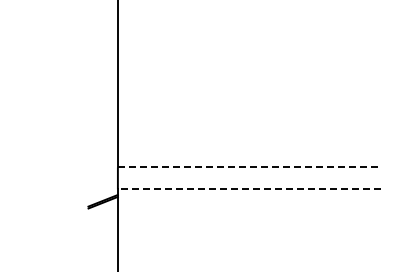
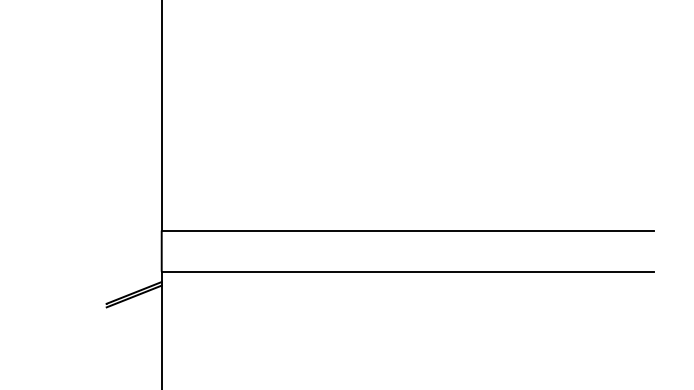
line: (249, 167) -> (408, 230), dashed -> solid
line: (248, 189) -> (406, 271), dashed -> solid

